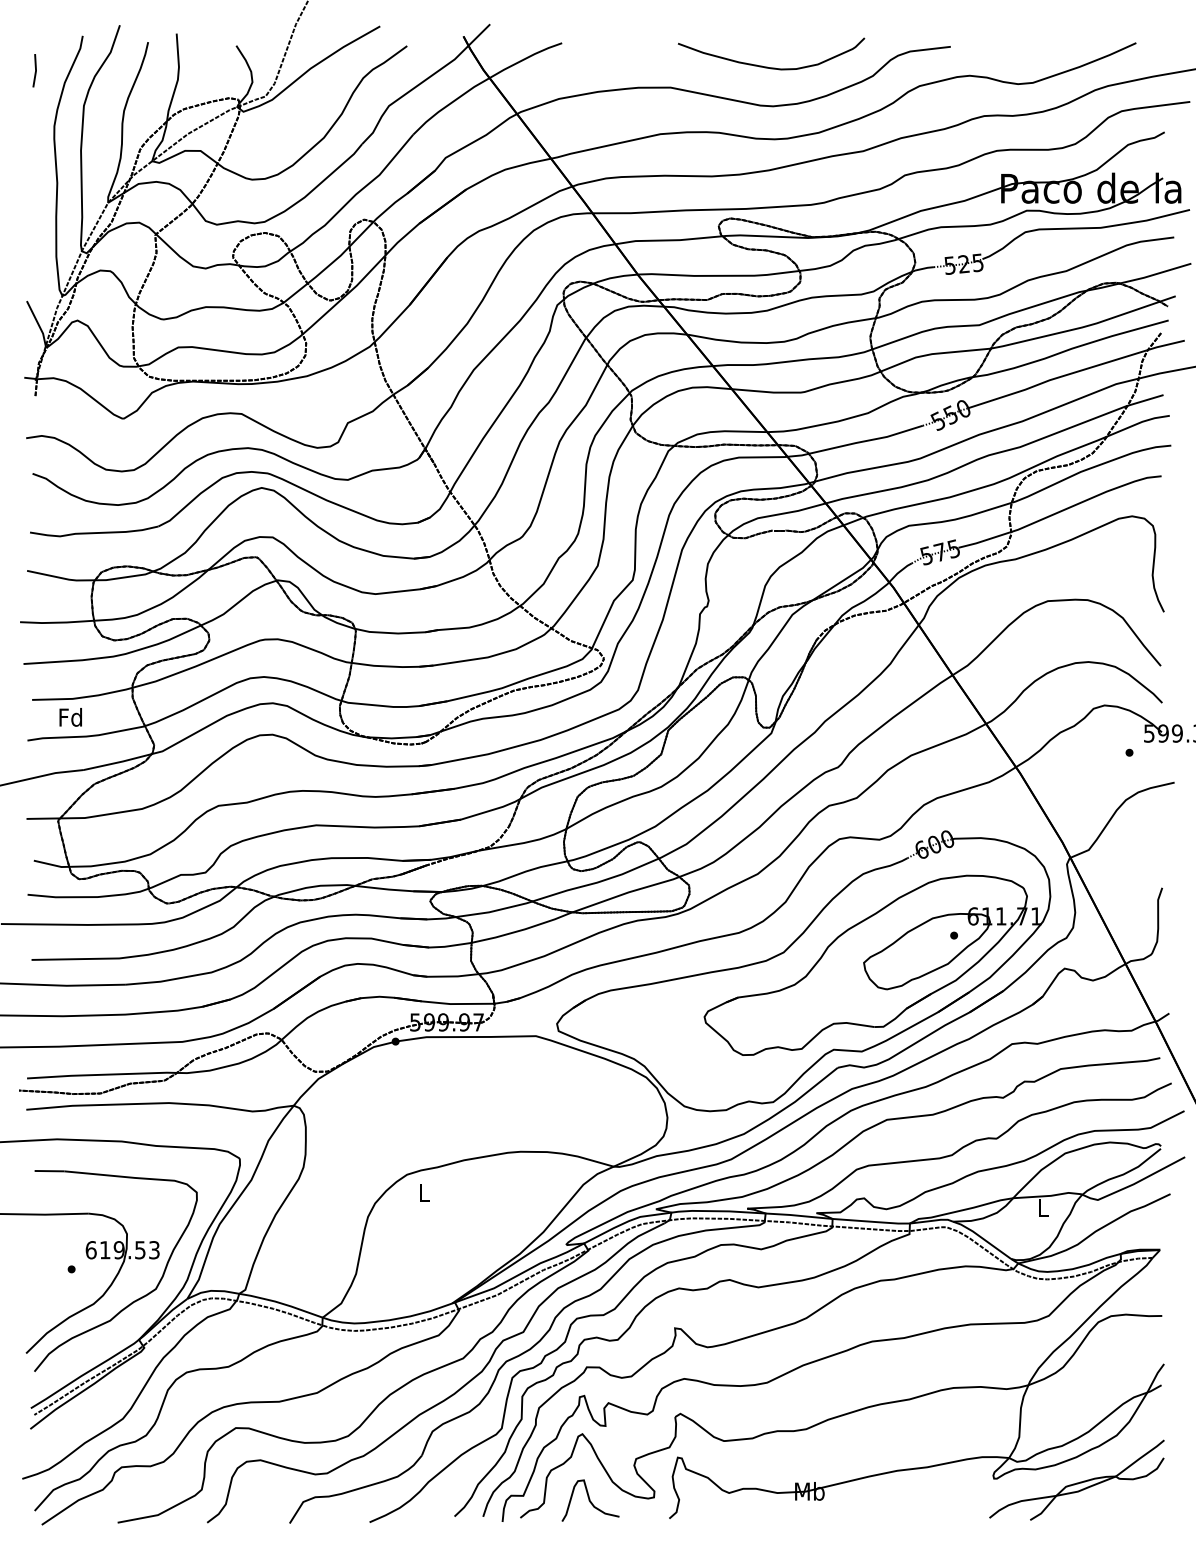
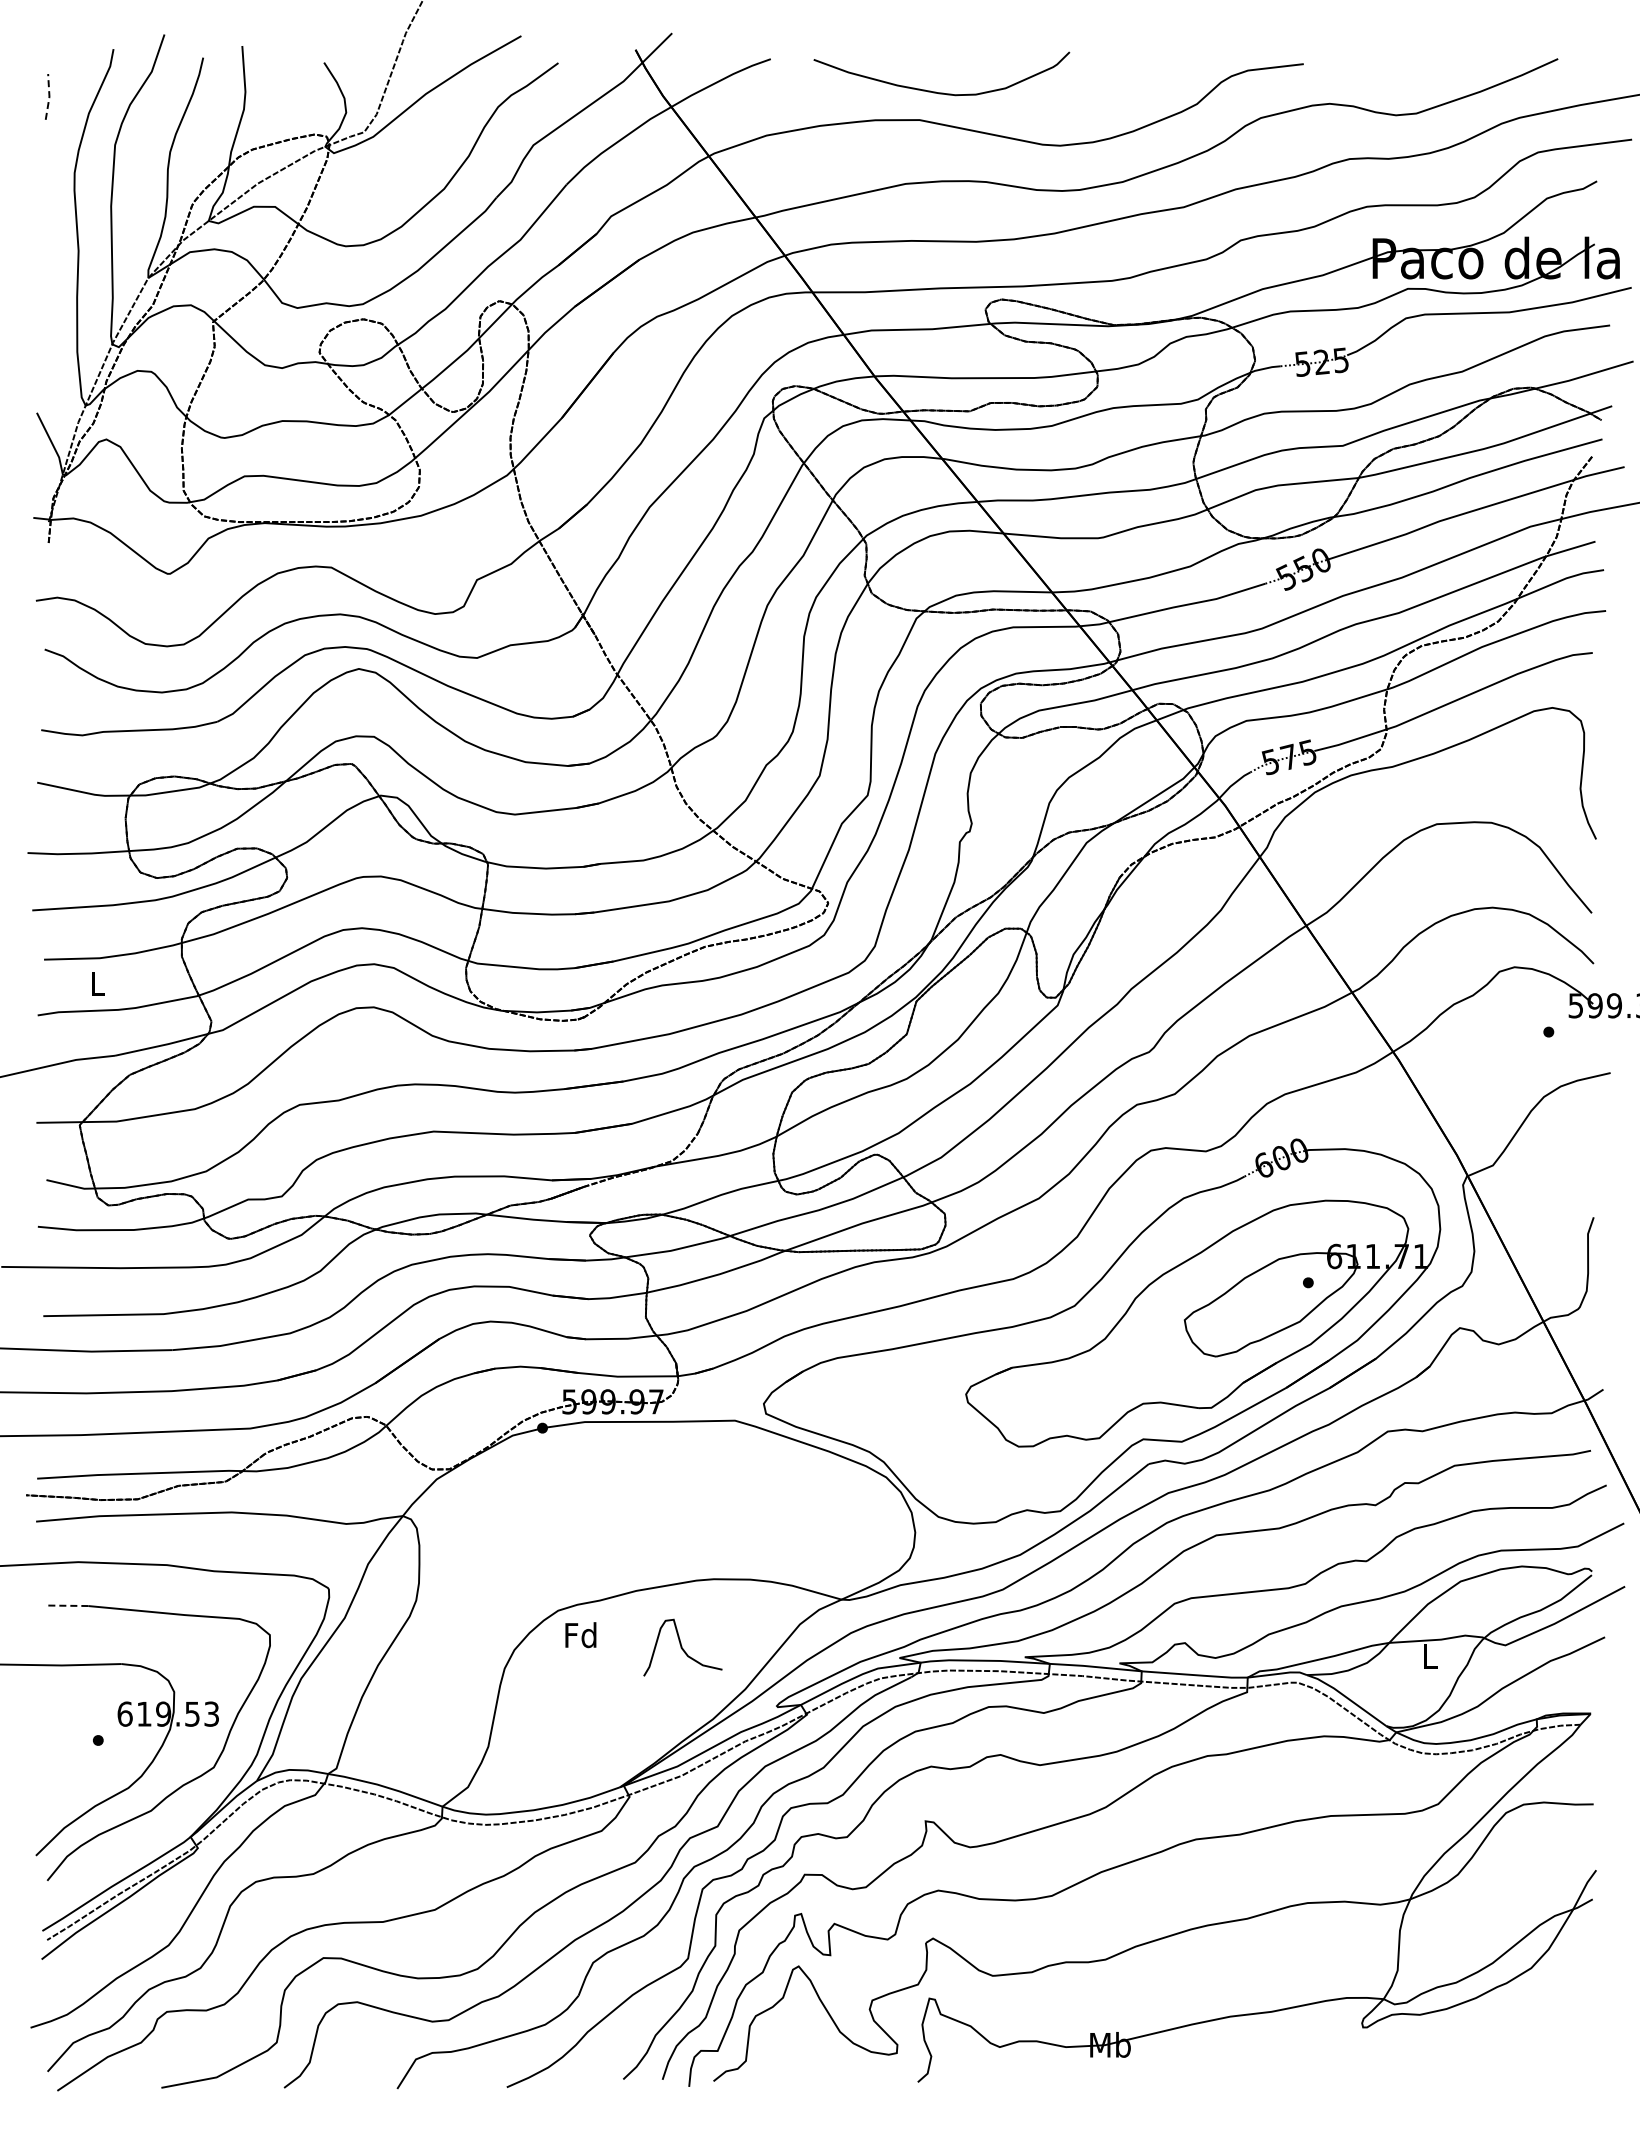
curve: (767, 66) -> (936, 91), moved
line: (36, 71) -> (49, 97), solid -> dashed
text: (70, 717) -> (96, 983), Fd -> L
line: (49, 1170) -> (67, 1605), solid -> dashed
text: (423, 1192) -> (580, 1635), L -> Fd
part: (1076, 1480) -> (1476, 2029), removed
curve: (590, 1500) -> (682, 1647), moved

